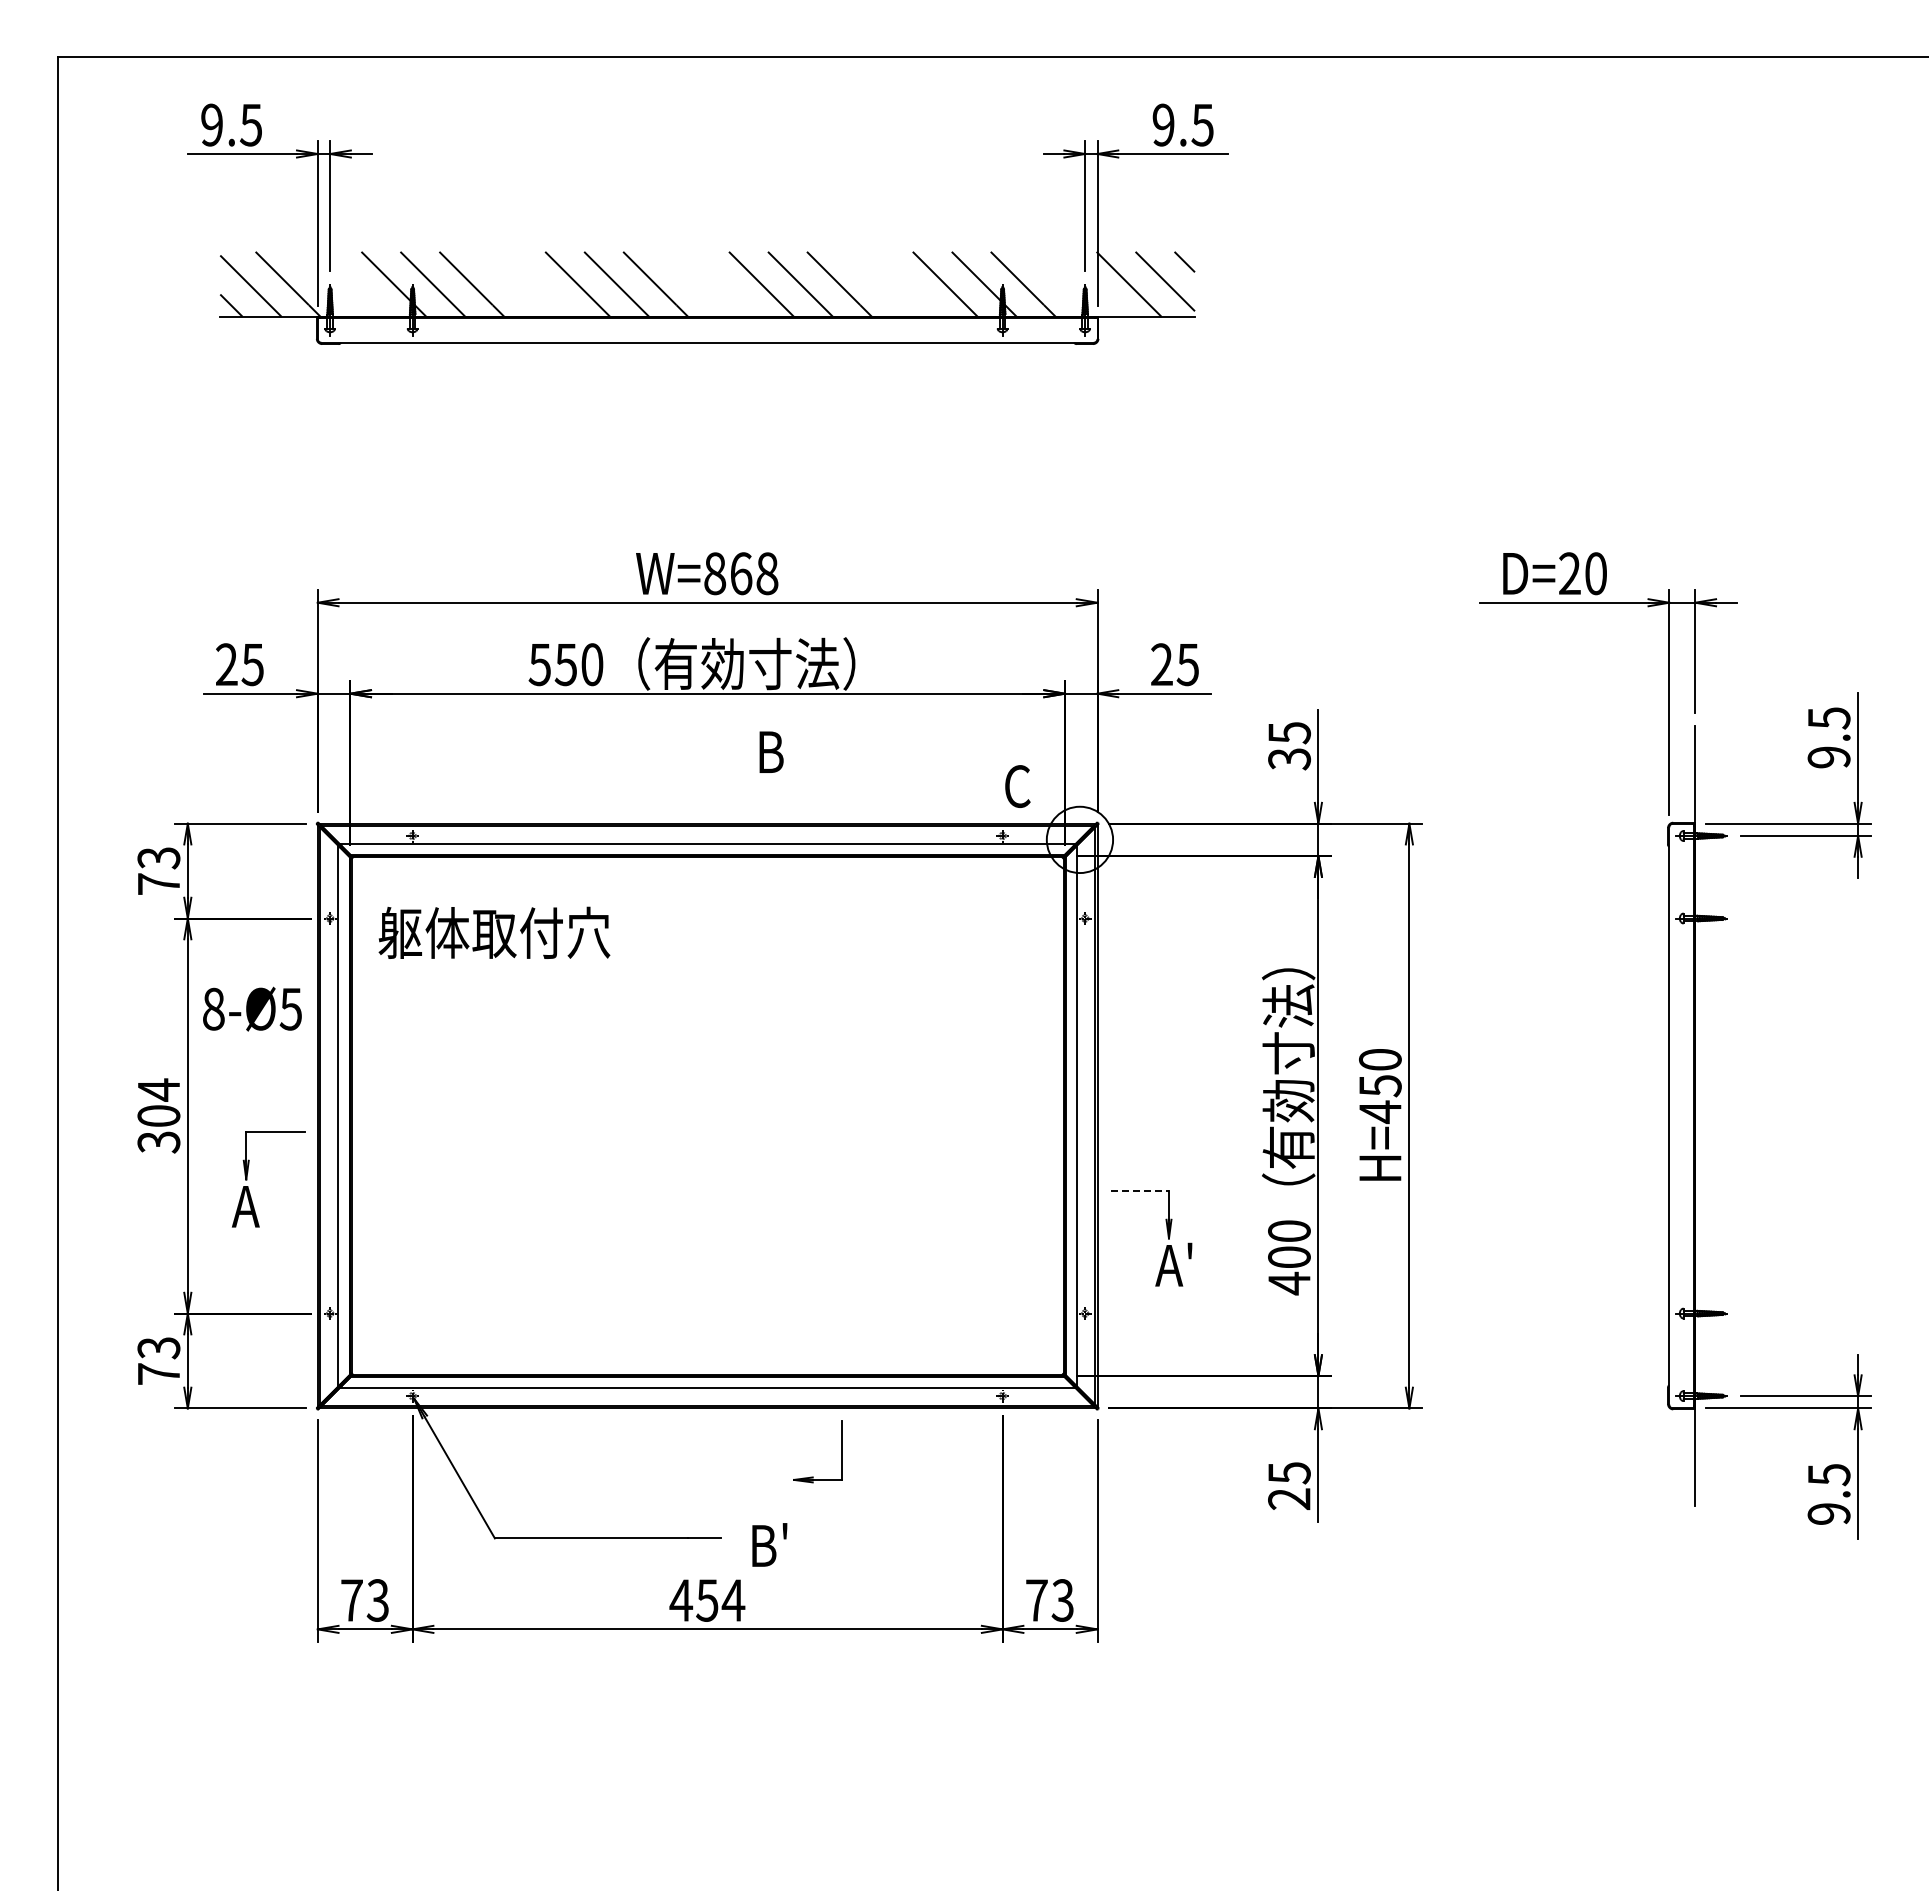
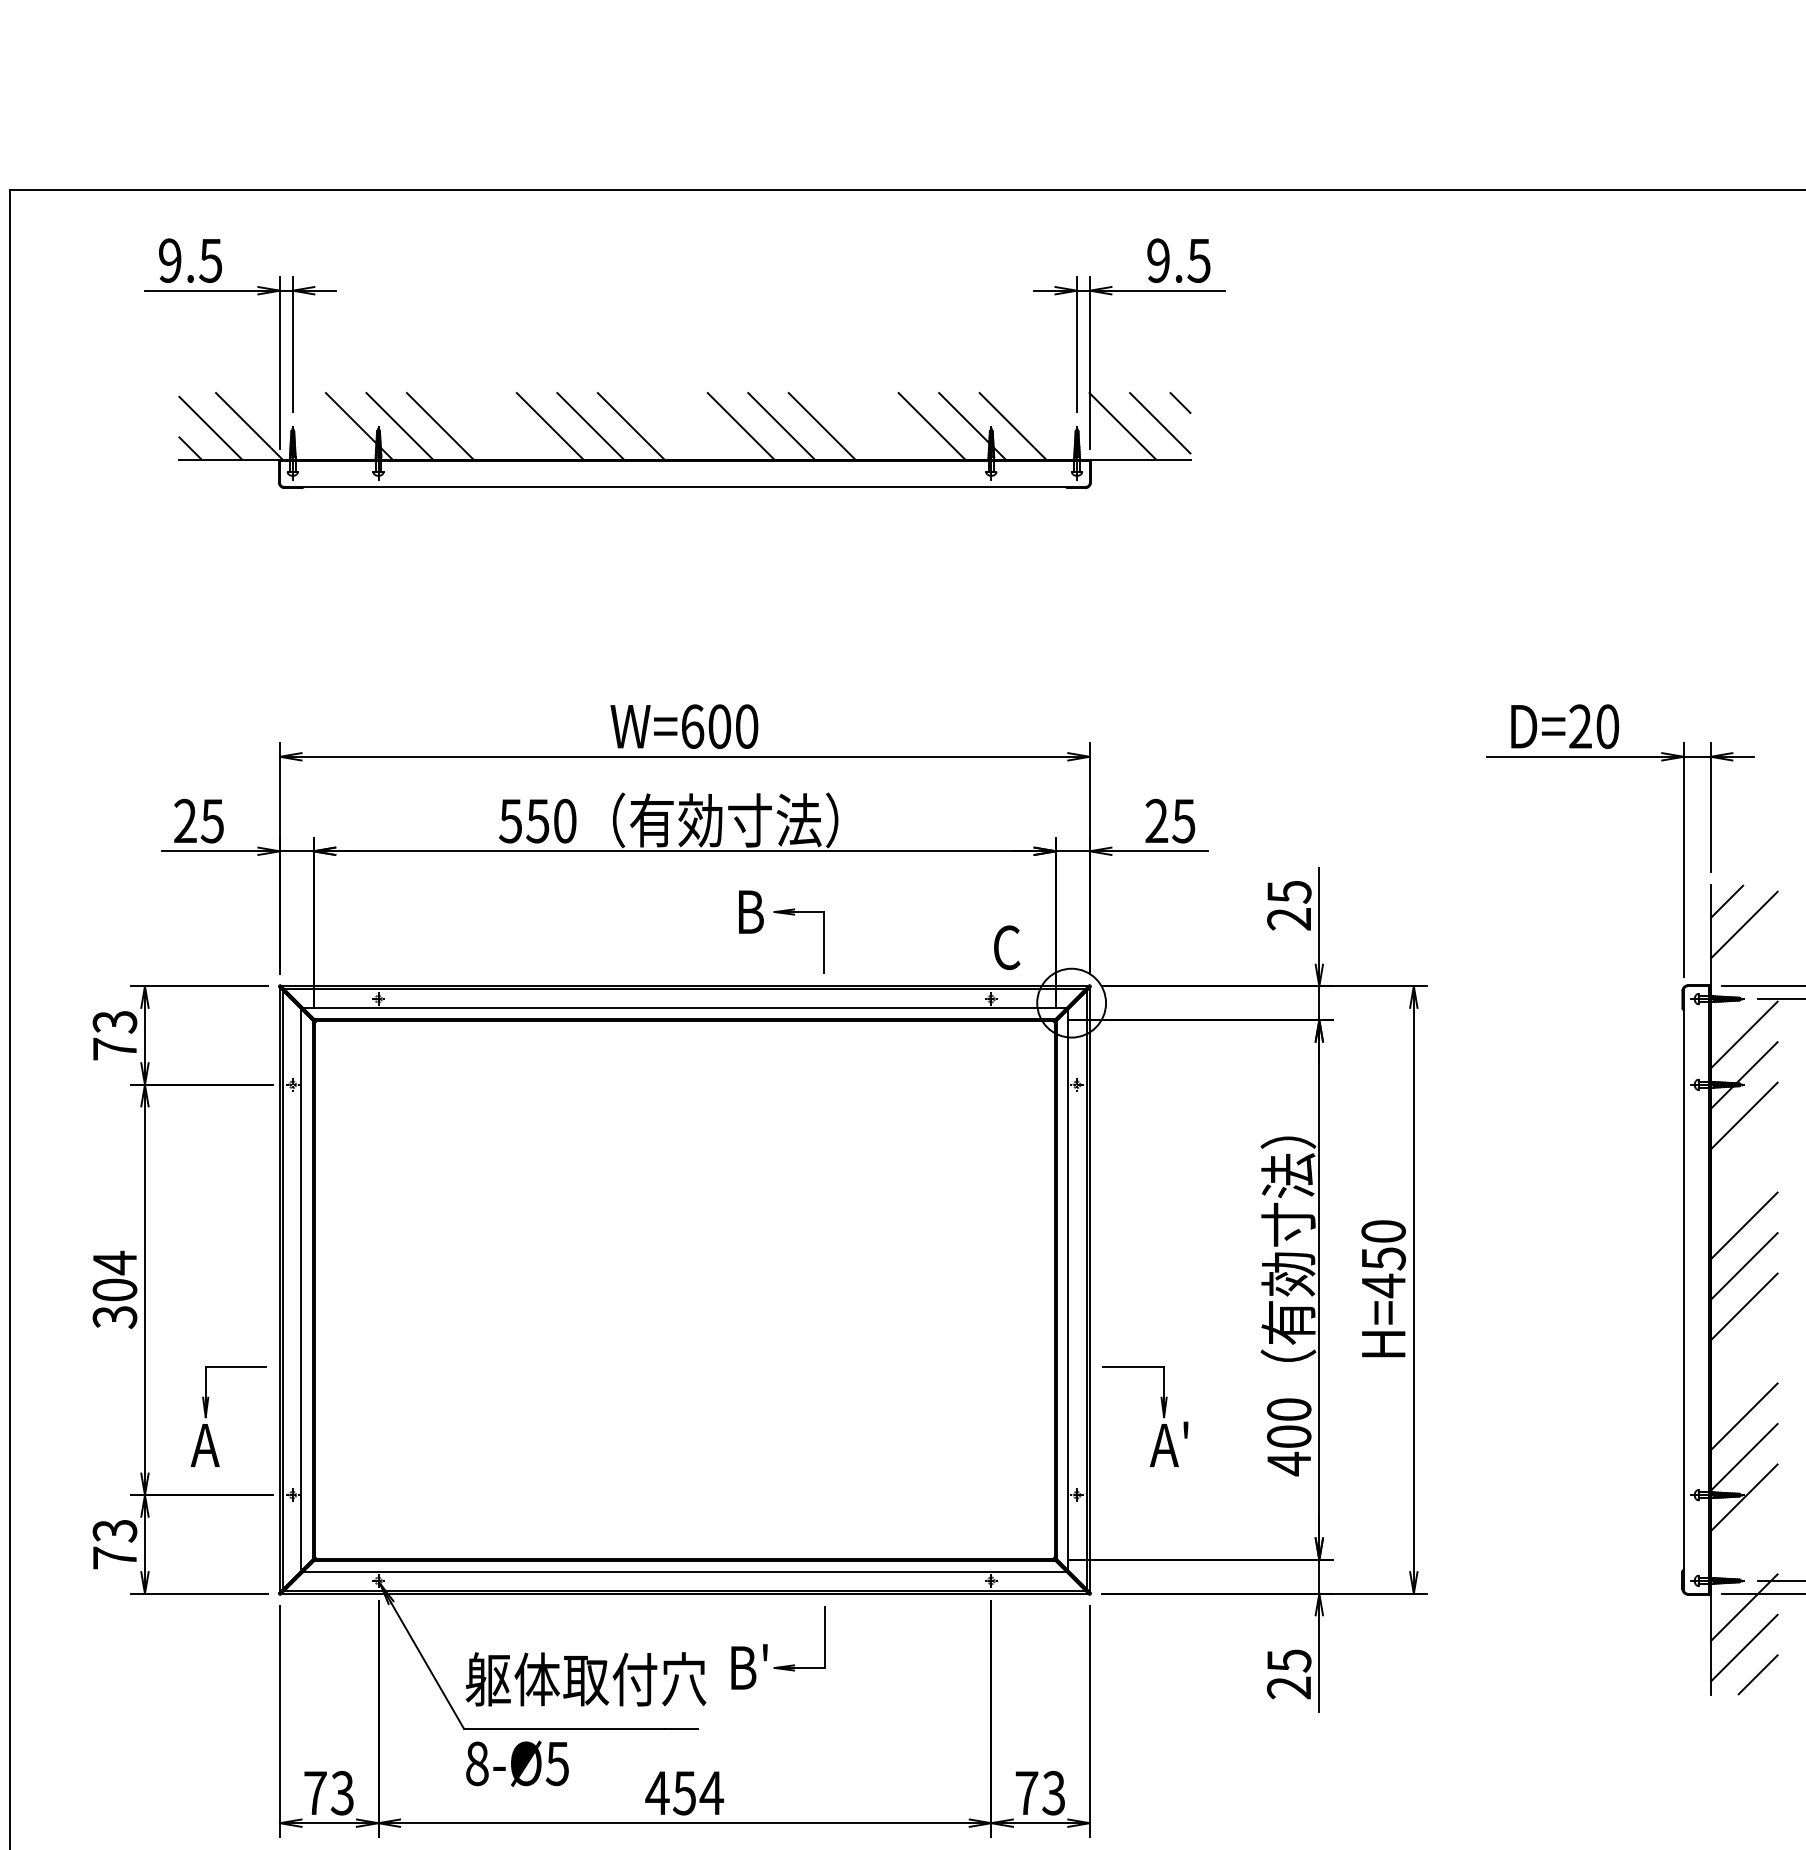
text: (741, 573) -> (720, 726), W=868 -> W=600
text: (1289, 759) -> (1289, 919), 35 -> 25
part: (841, 779) -> (823, 940), added
text: (494, 932) -> (586, 1678), moved
text: (252, 1008) -> (517, 1763), moved
hatch: (1727, 1115) -> (1744, 1289), added
part: (247, 1179) -> (206, 1417), moved
line: (1140, 1190) -> (1134, 1367), dashed -> solid
text: (769, 1544) -> (749, 1666), moved

